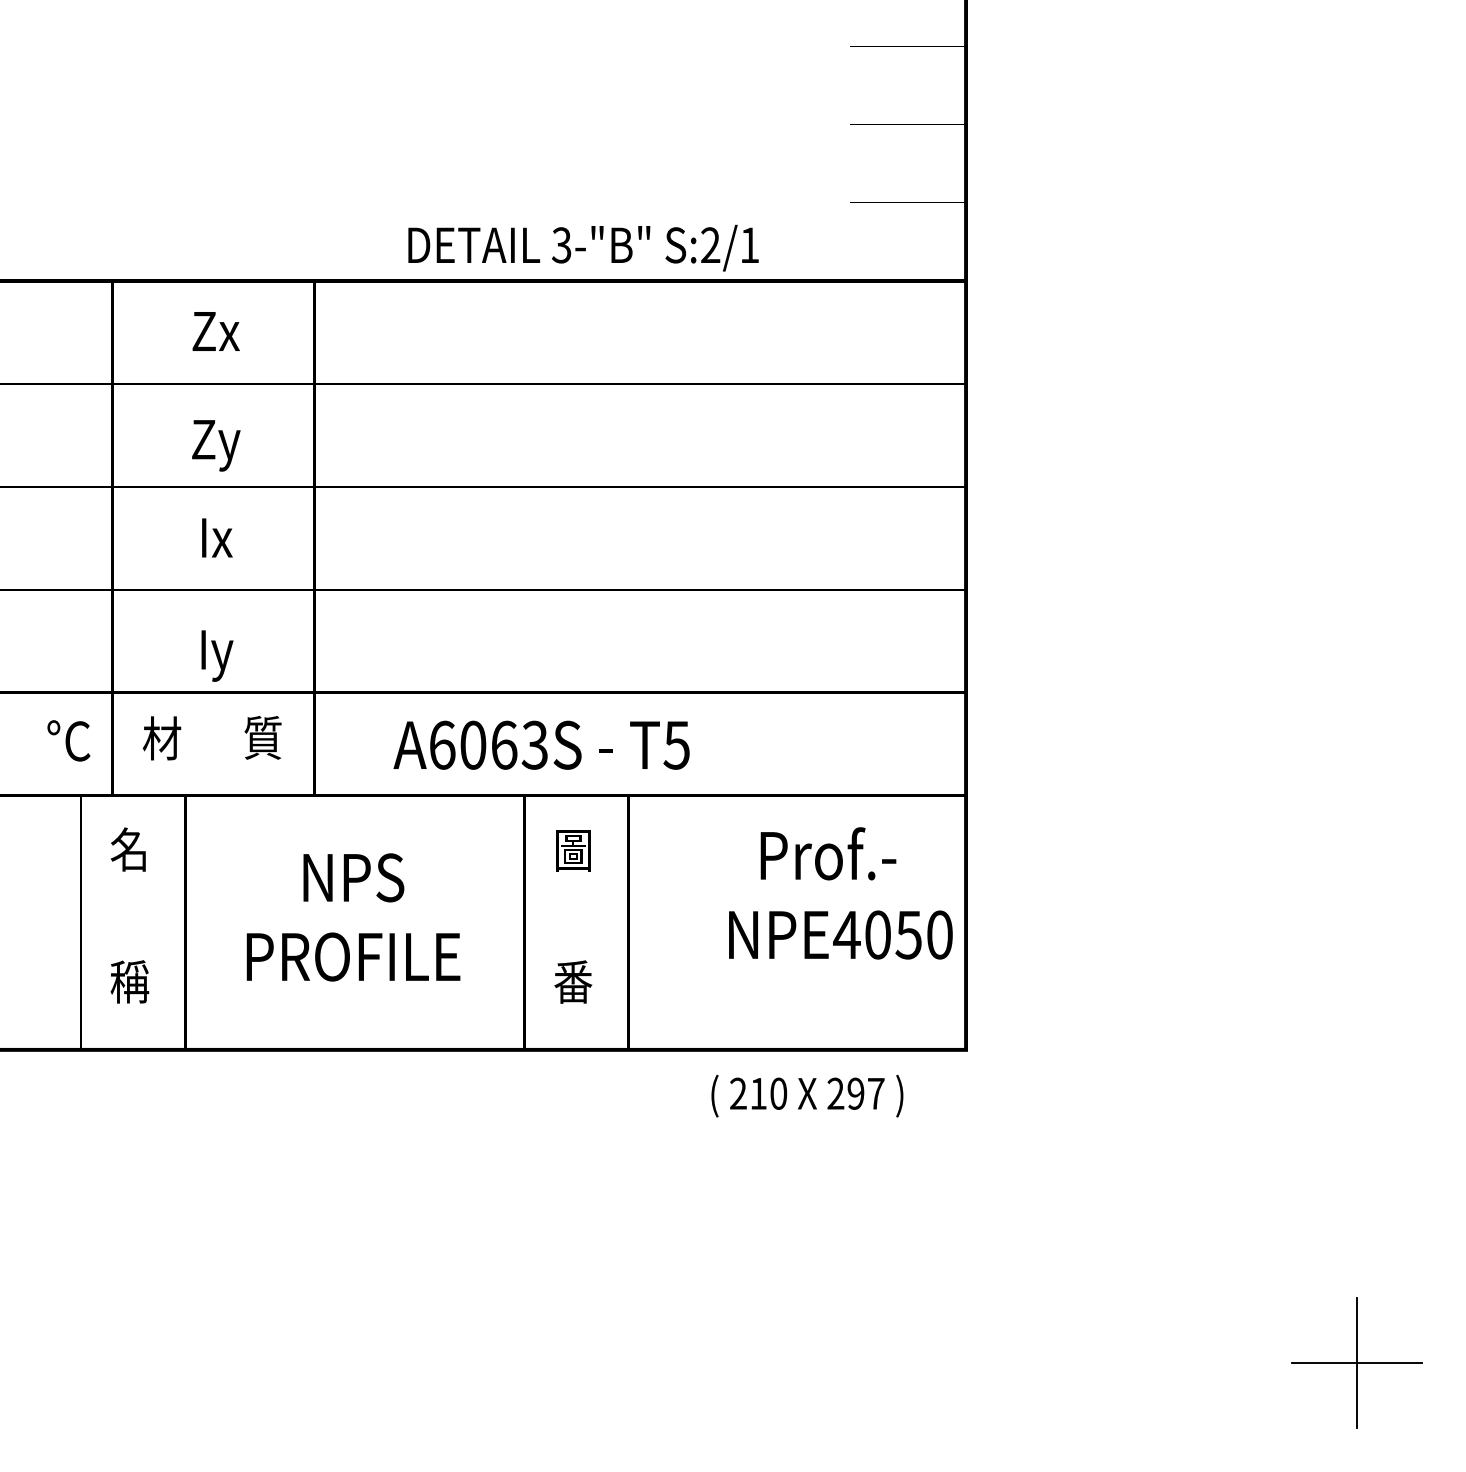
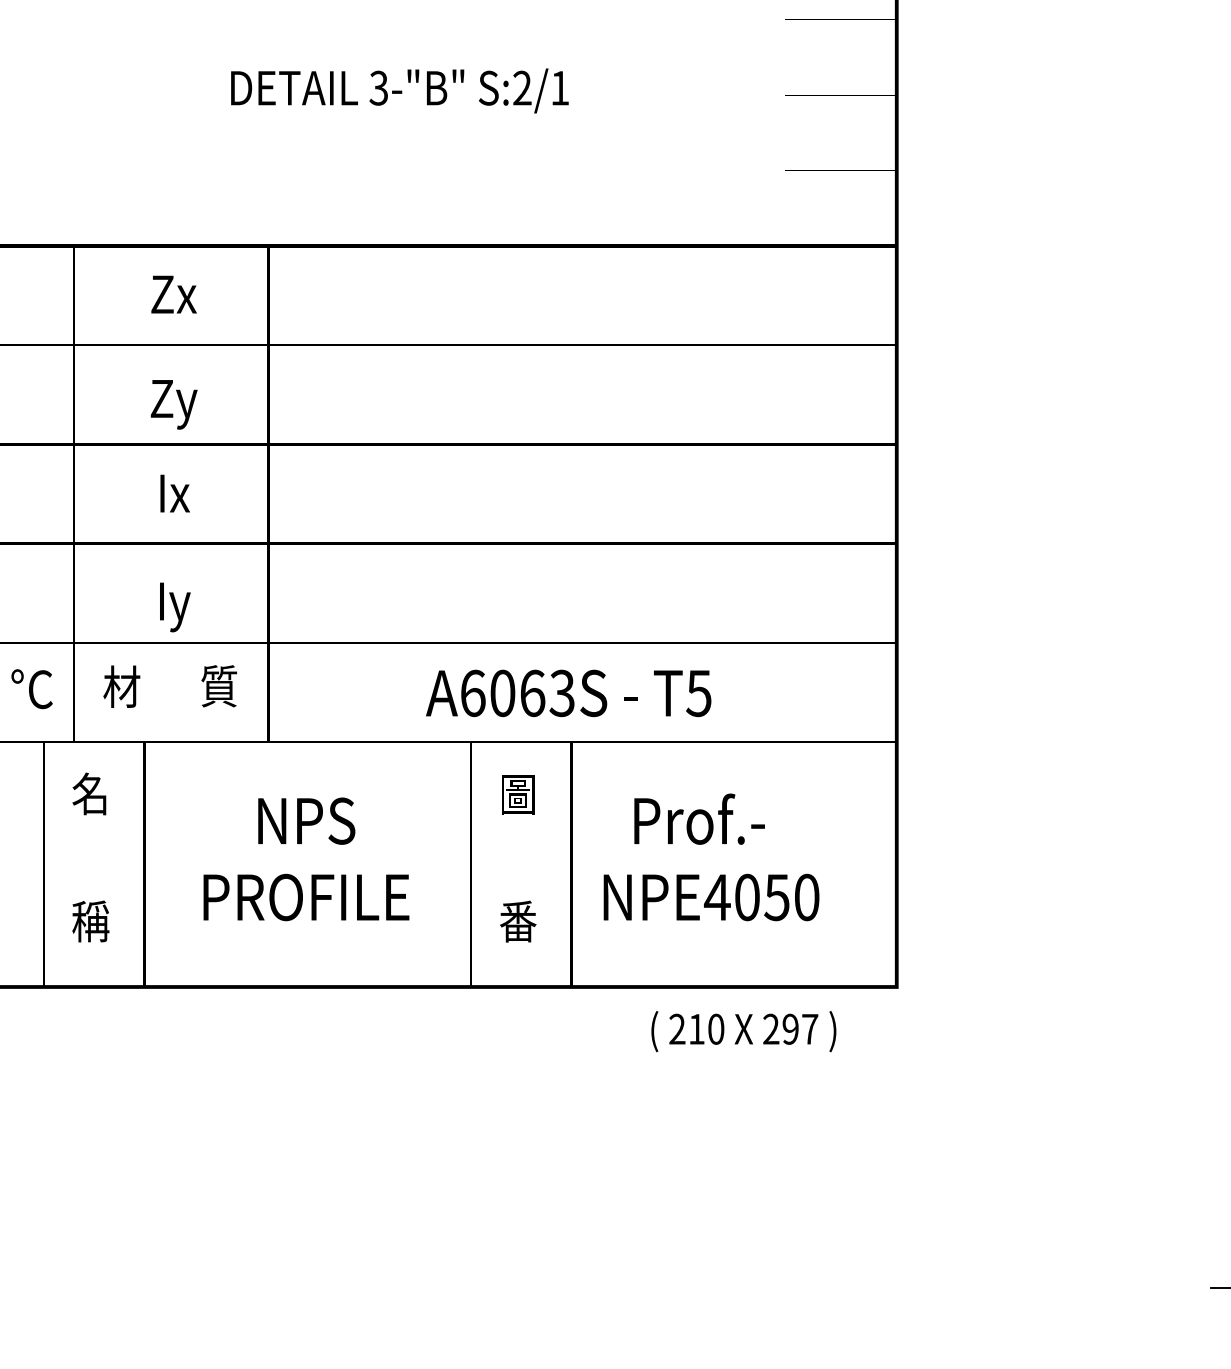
text: (583, 247) -> (399, 90), moved
text: (541, 744) -> (568, 692), moved
text: (840, 893) -> (711, 857), moved

